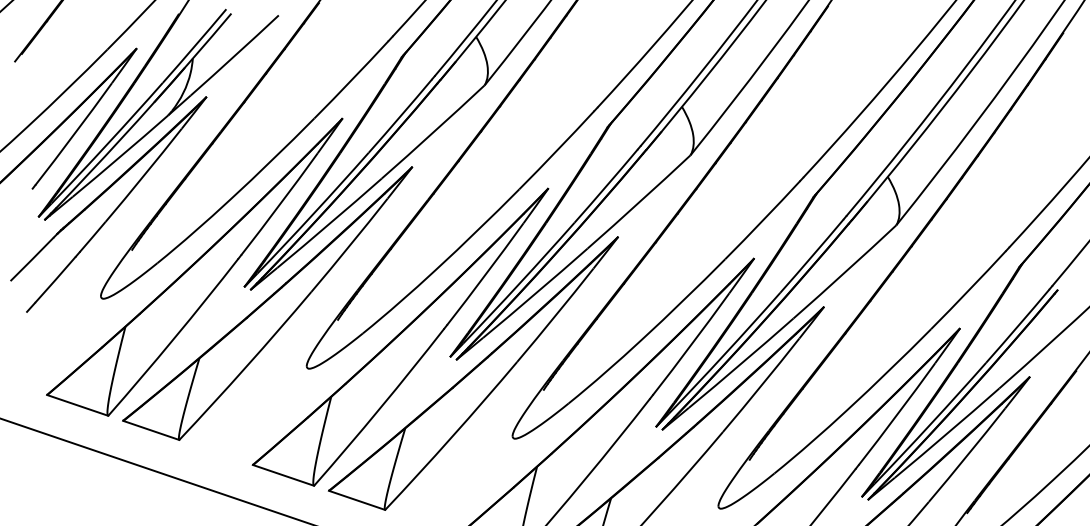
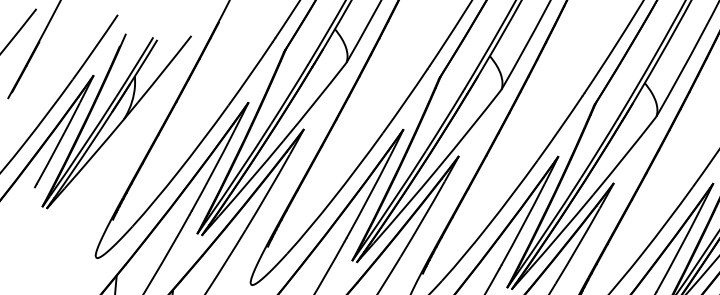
part: (114, 209) -> (95, 193), removed

